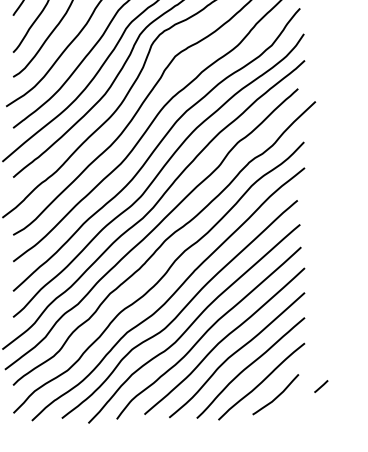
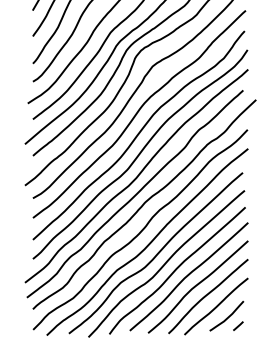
line: (321, 385) -> (238, 325), moved

